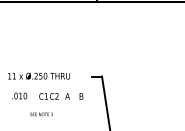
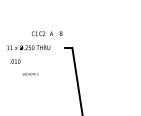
text: (60, 95) -> (46, 33), moved

